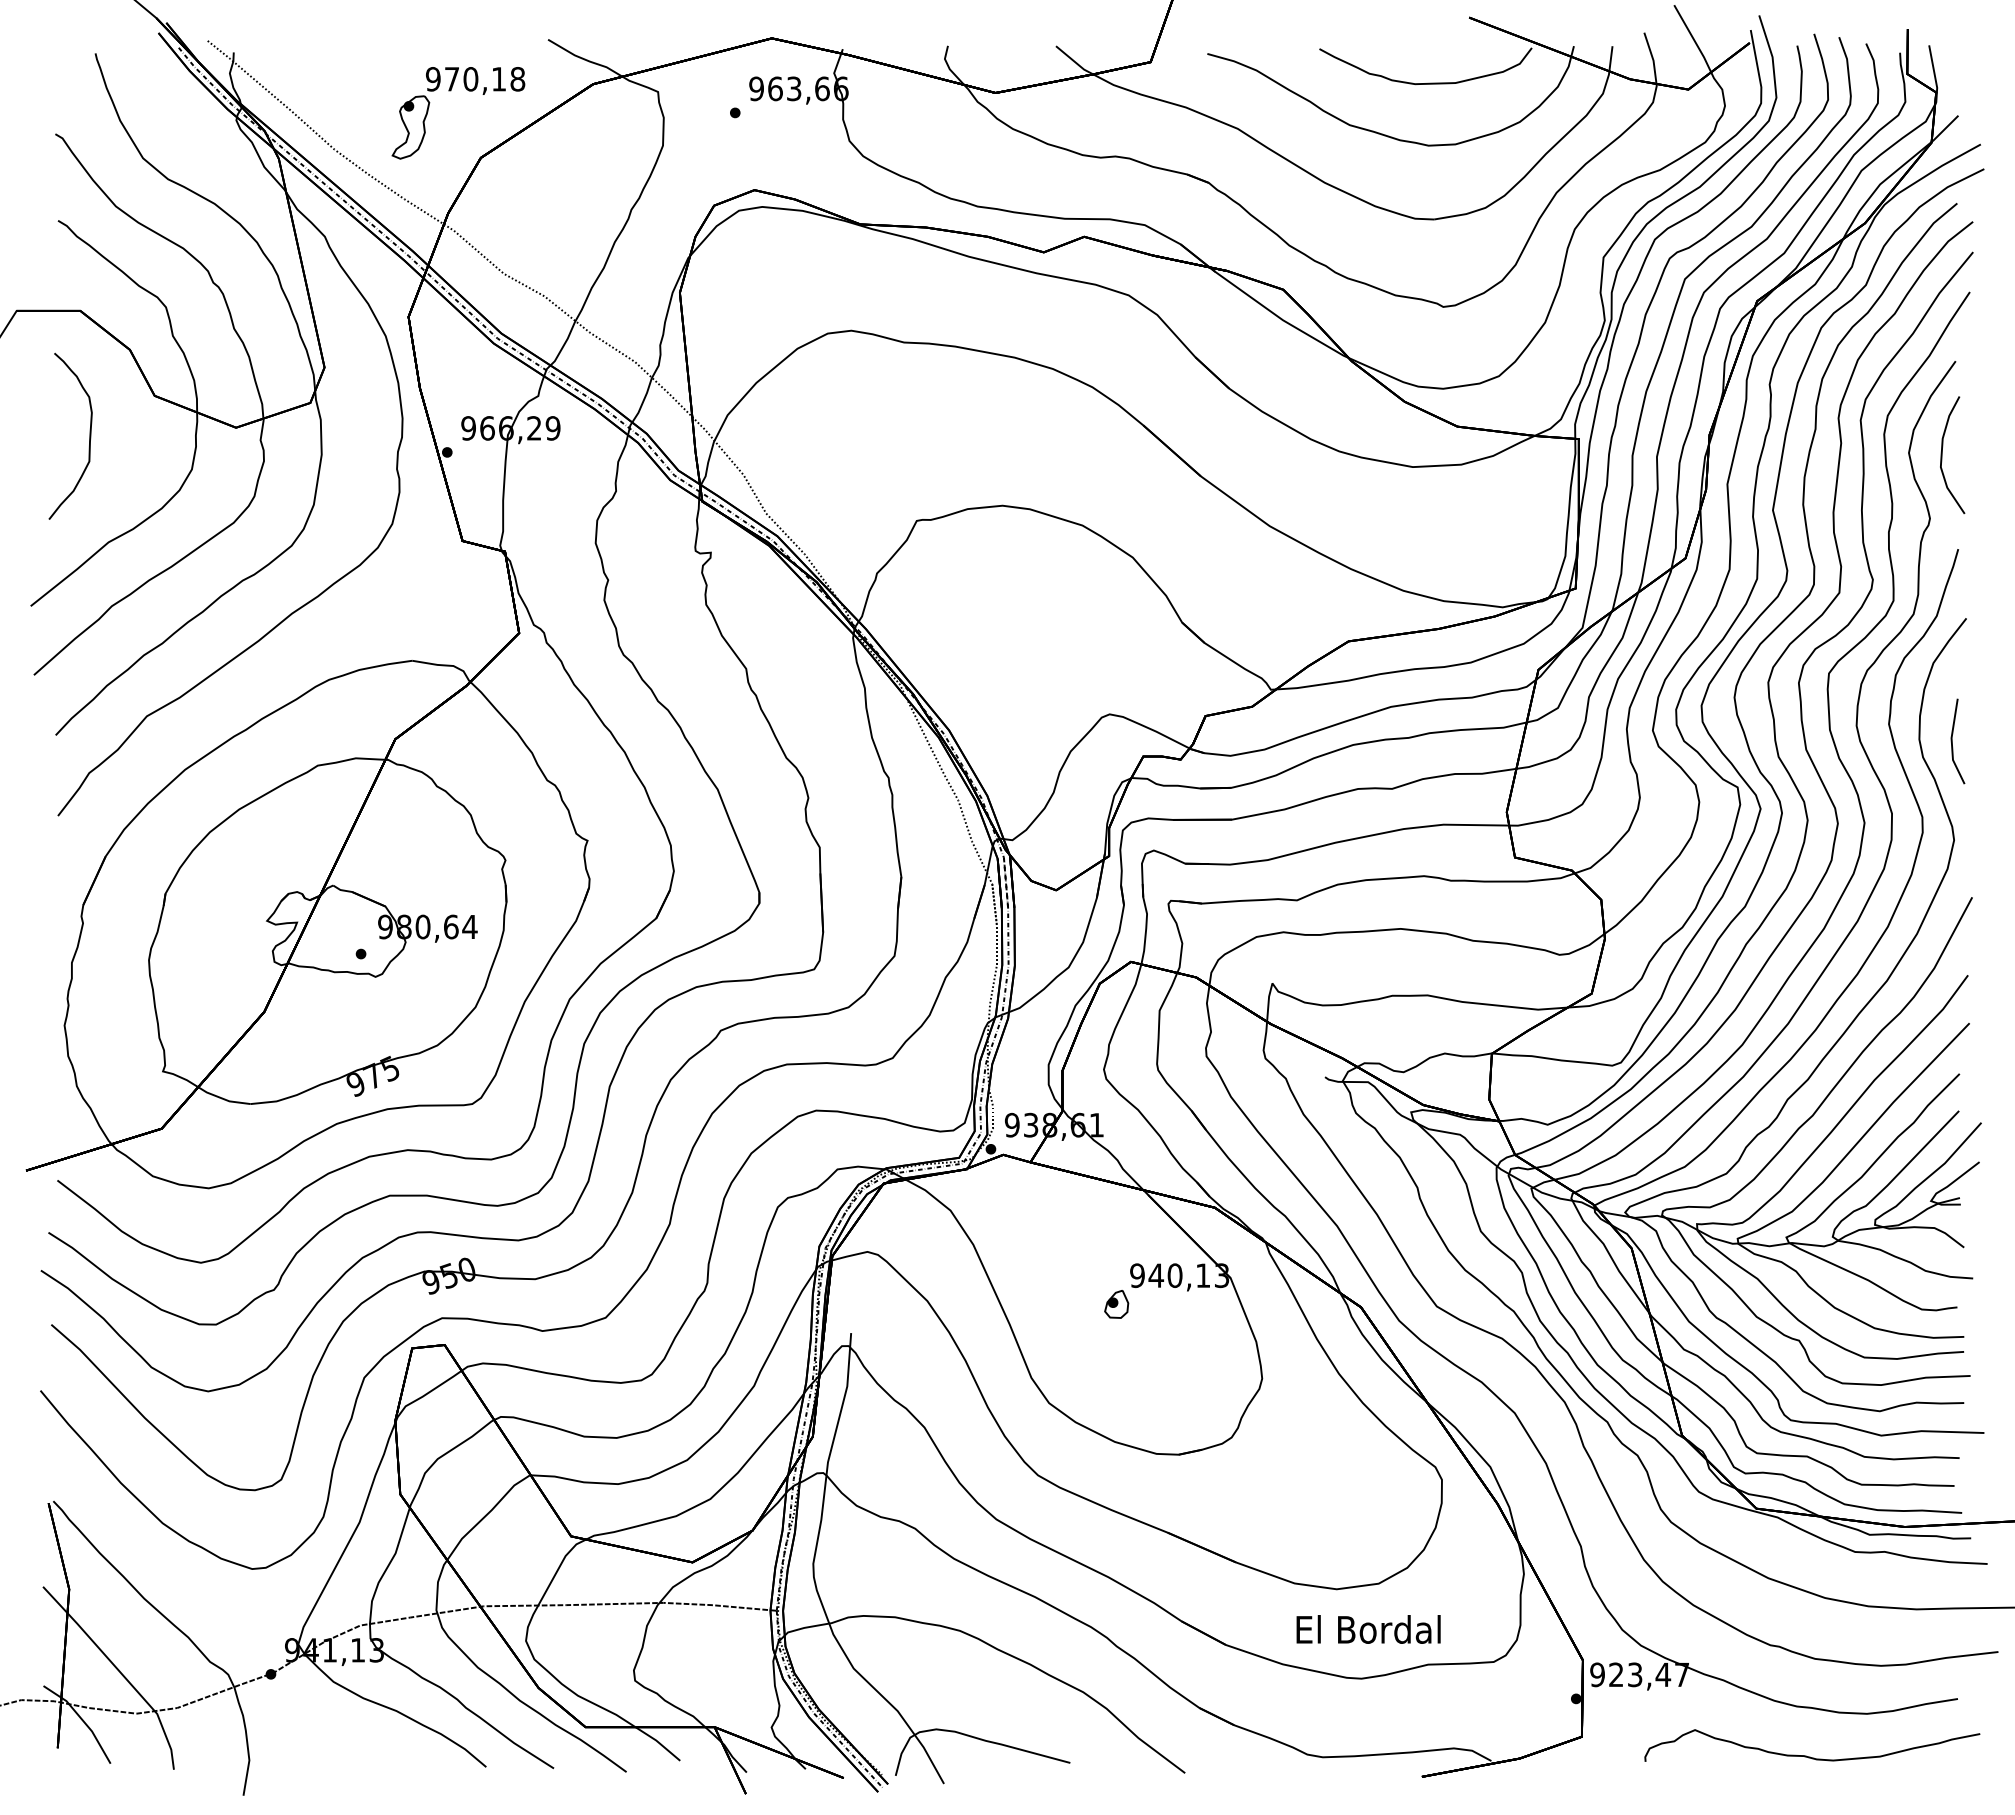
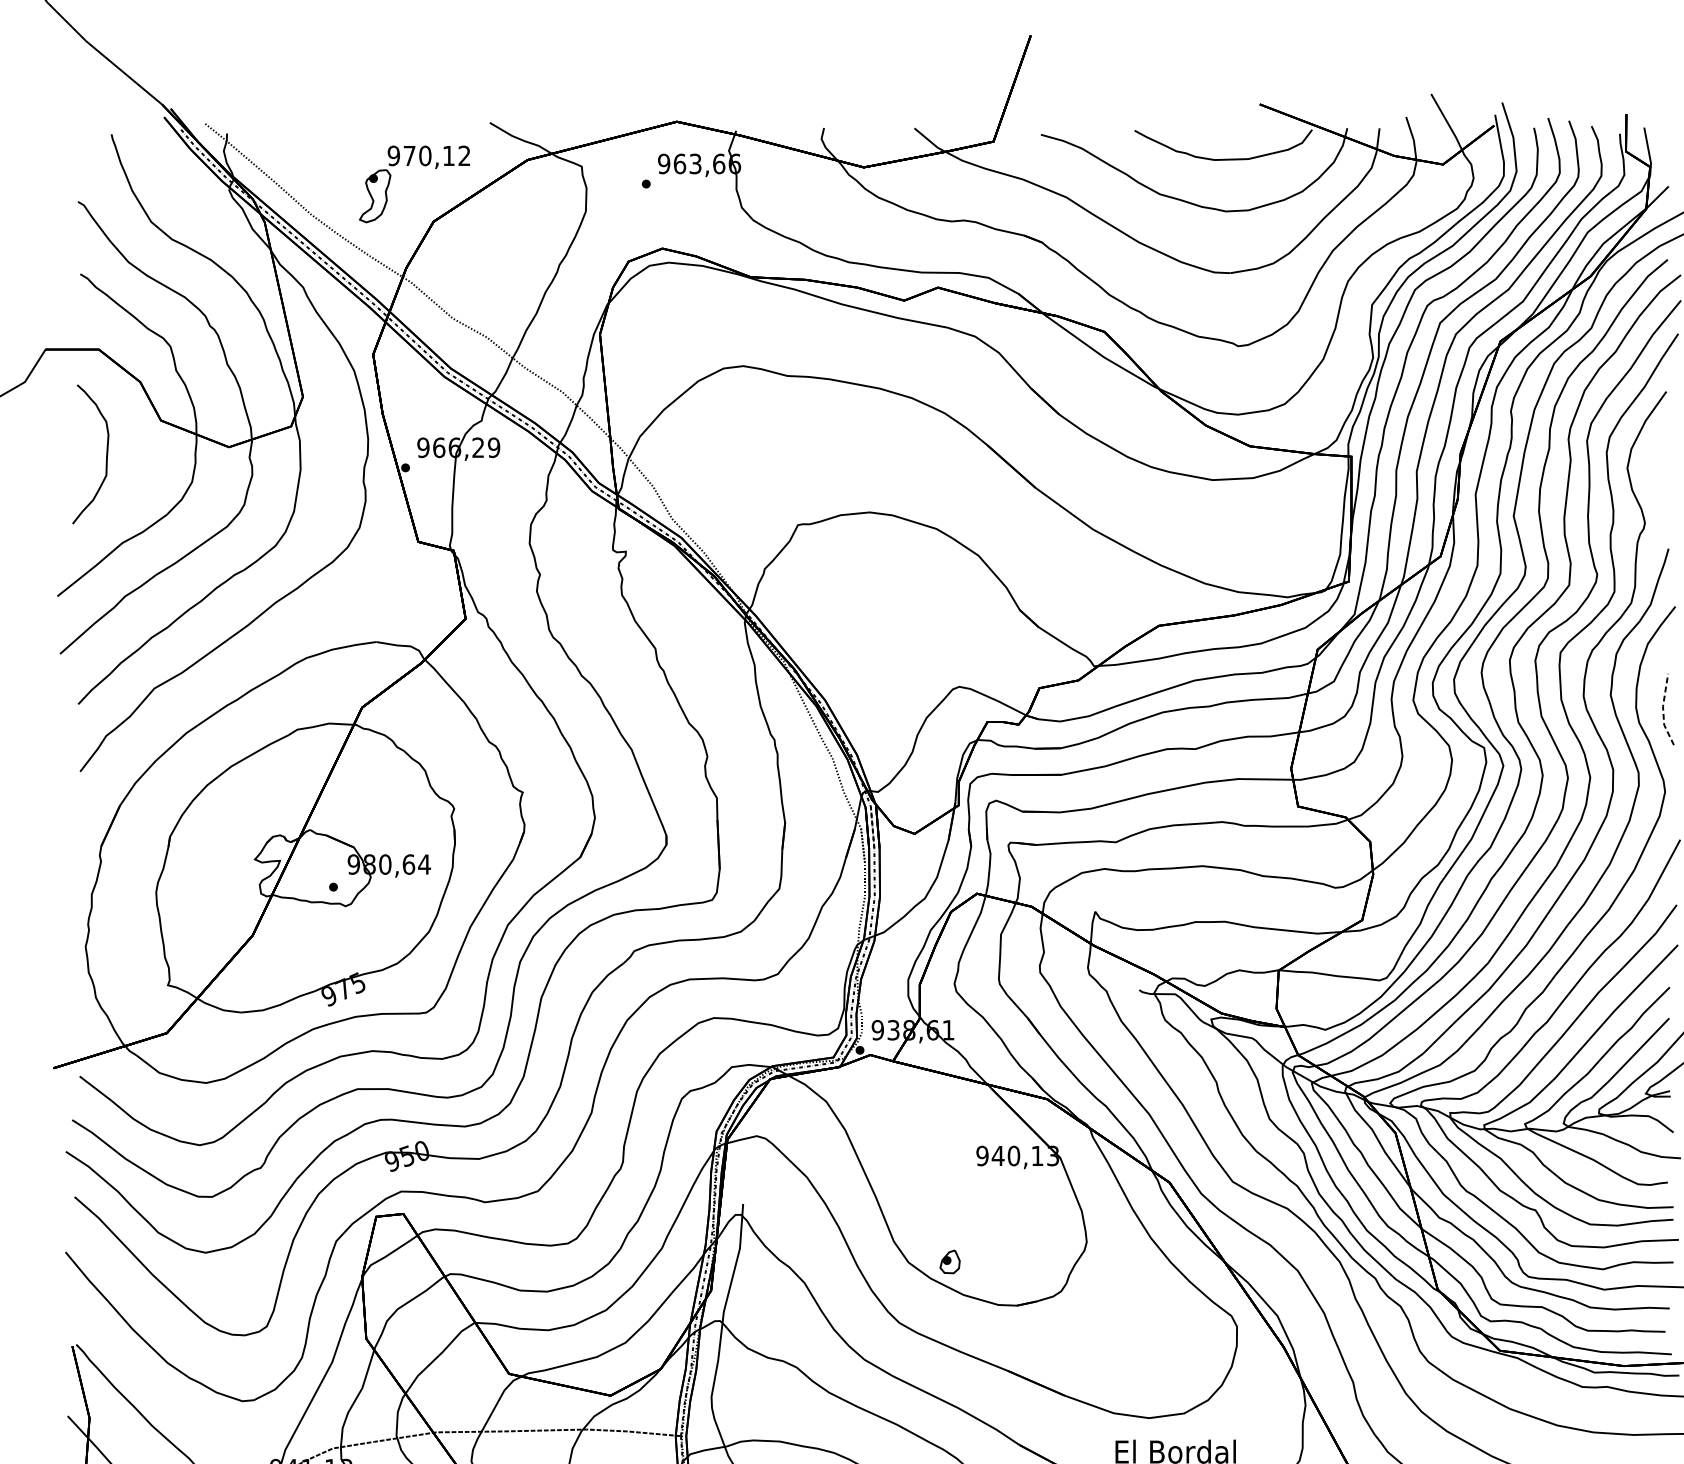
text: (517, 79) -> (464, 156), 970,18 -> 970,12
curve: (1942, 455) -> (1655, 470), removed
line: (1951, 742) -> (1662, 710), solid -> dashed
part: (1116, 1304) -> (949, 1262), moved

